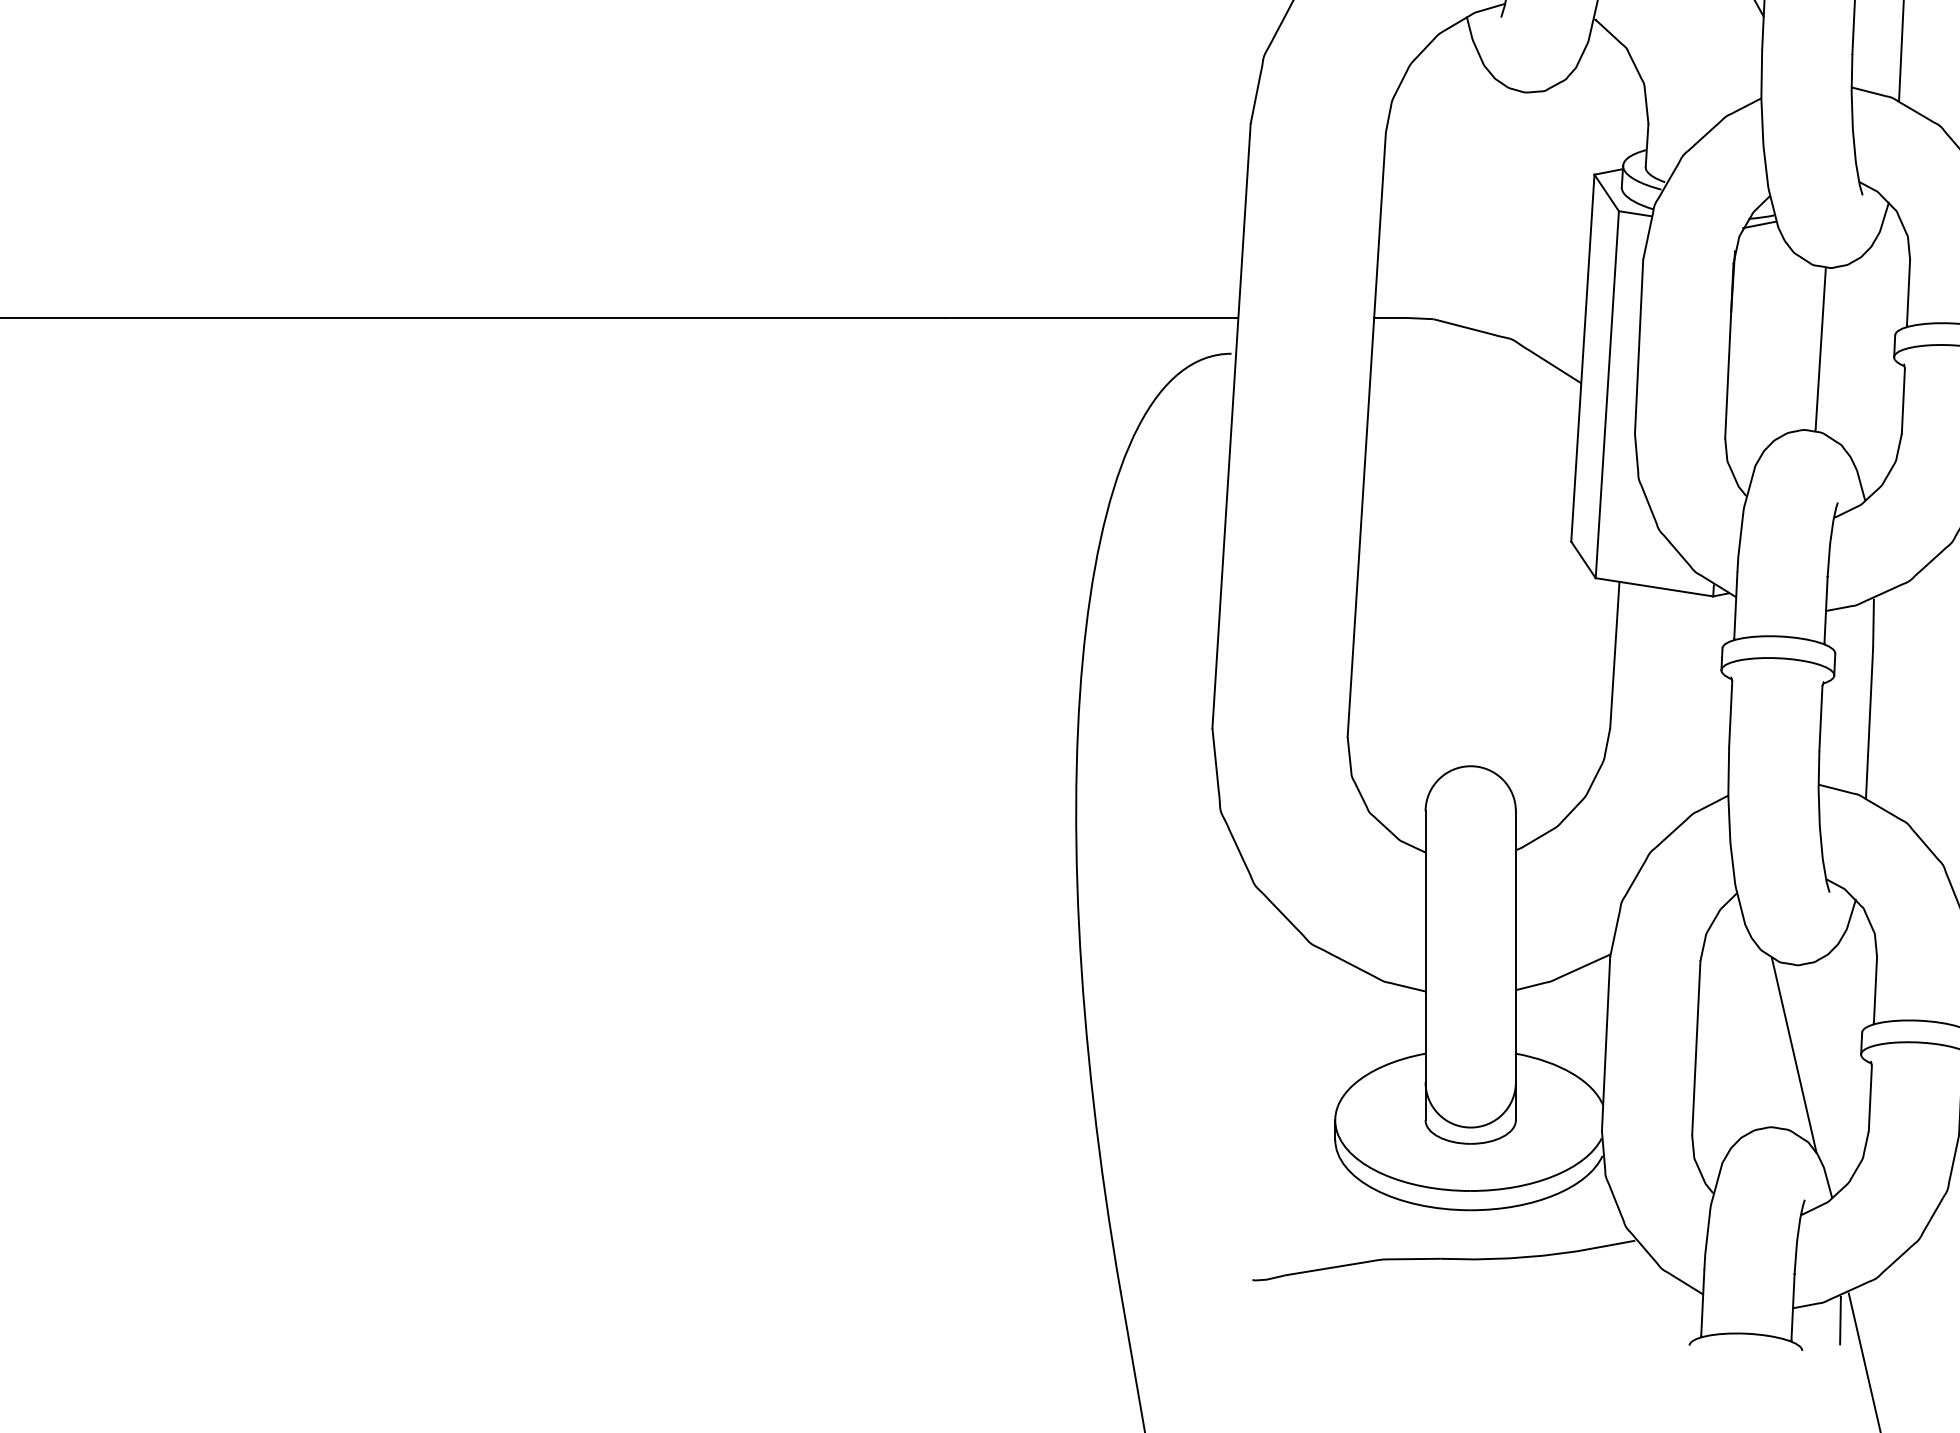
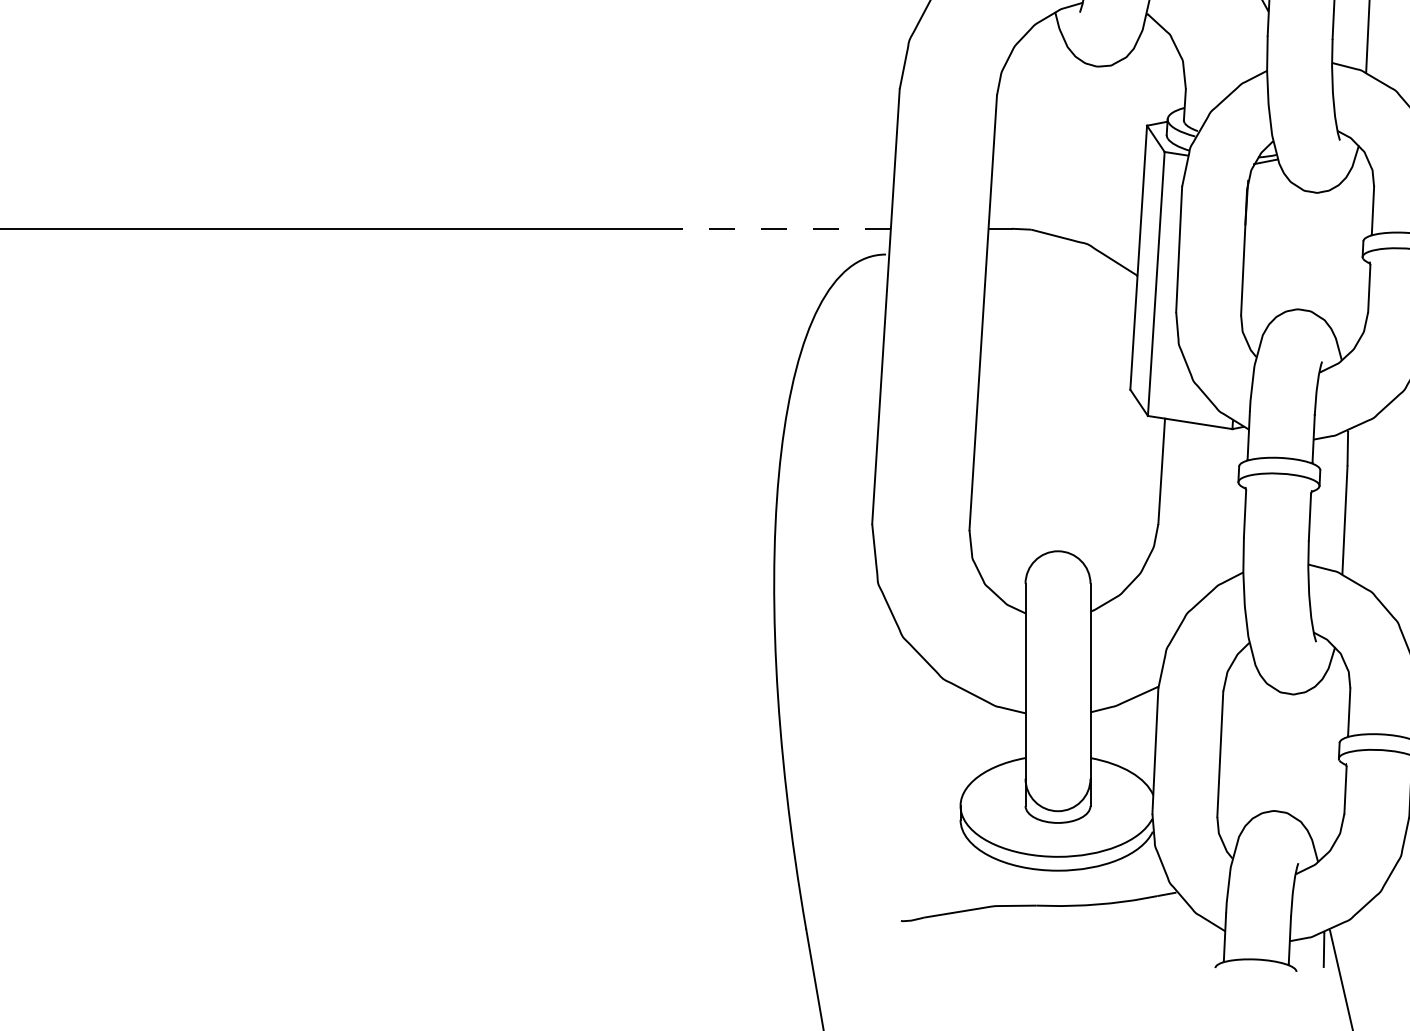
line: (1091, 317) -> (785, 228), solid -> dashed
line: (1820, 348) -> (1309, 250), removed
line: (1794, 1055) -> (1290, 759), removed

